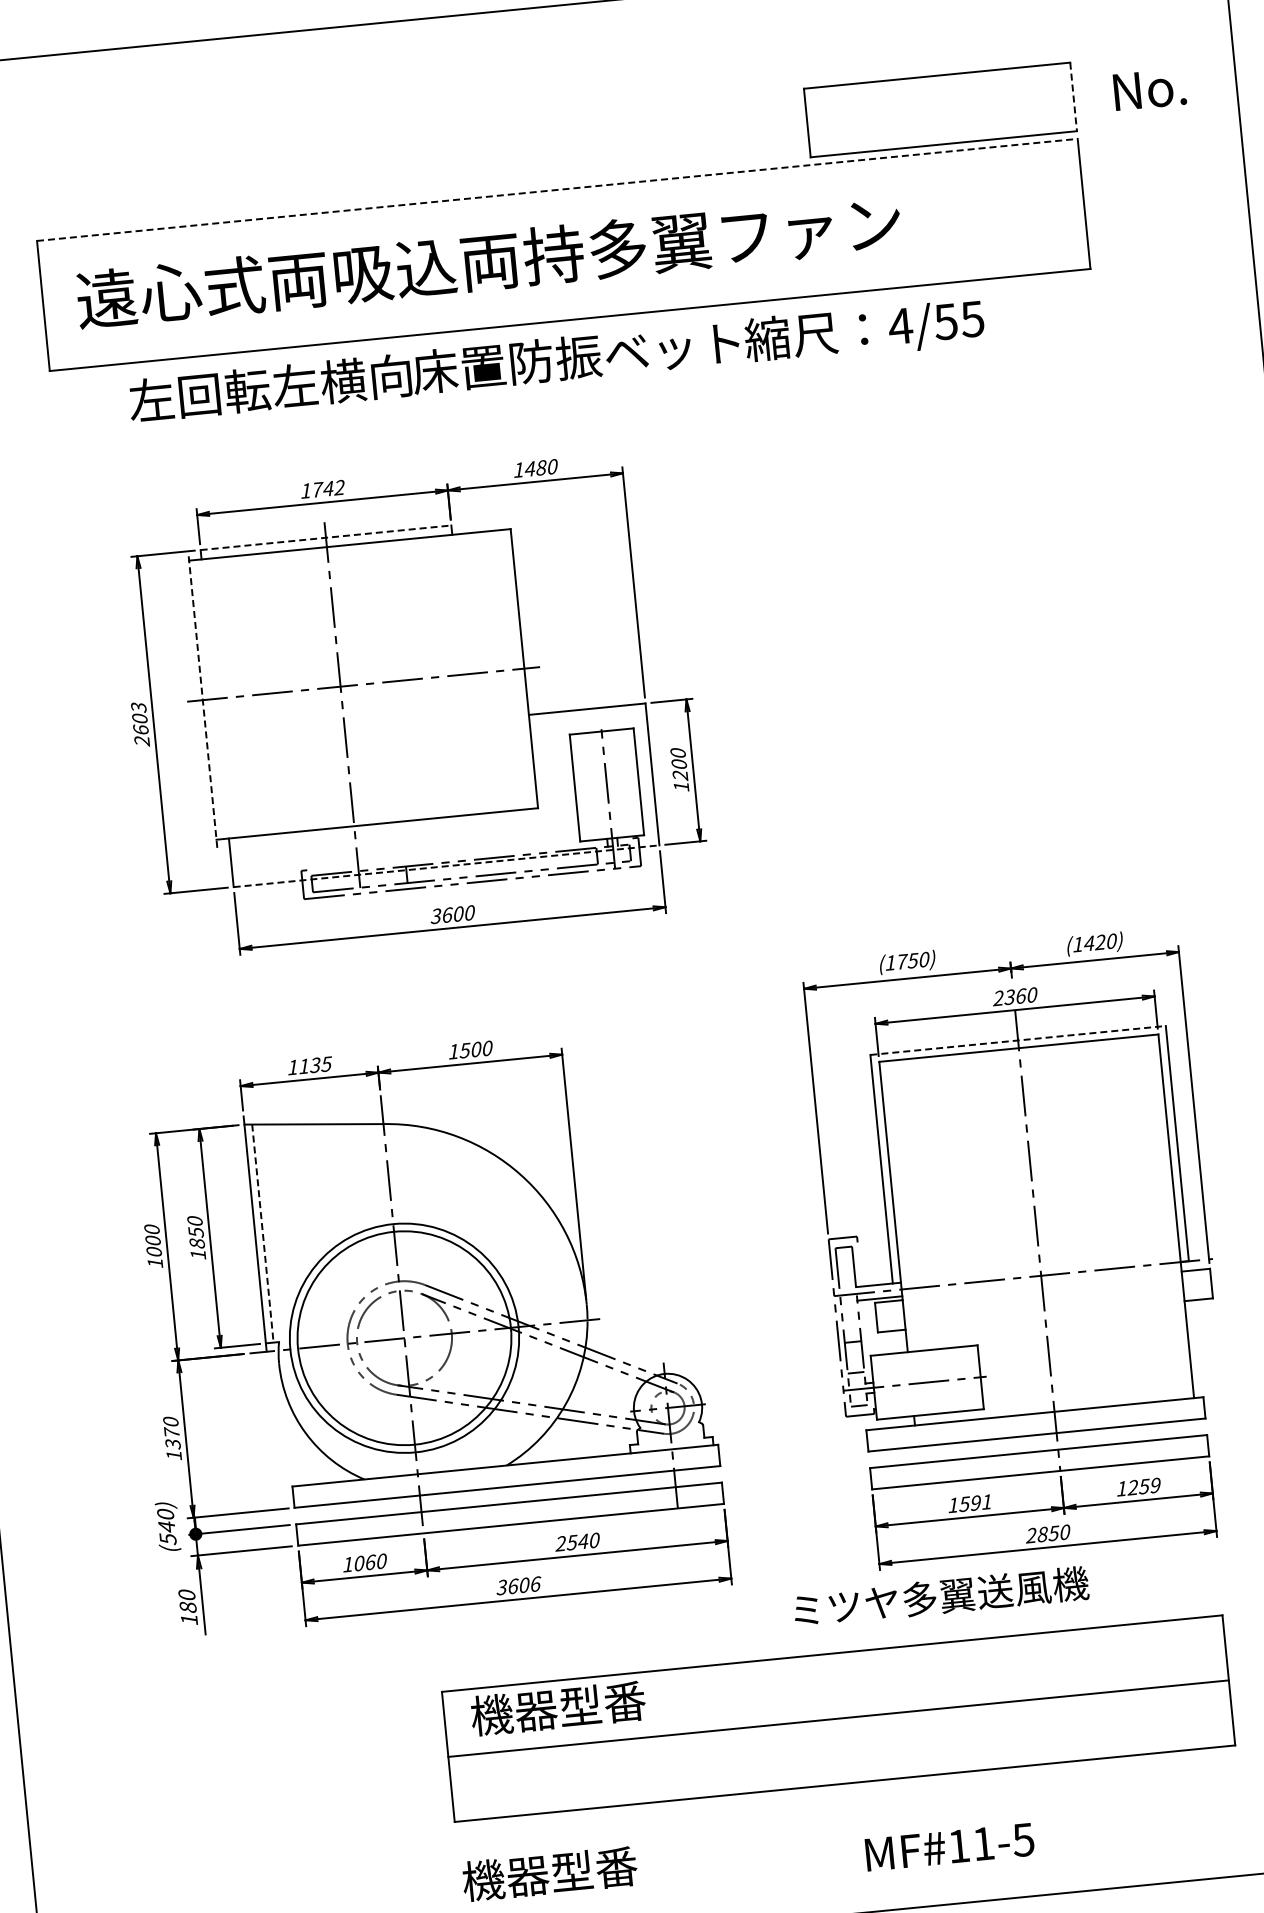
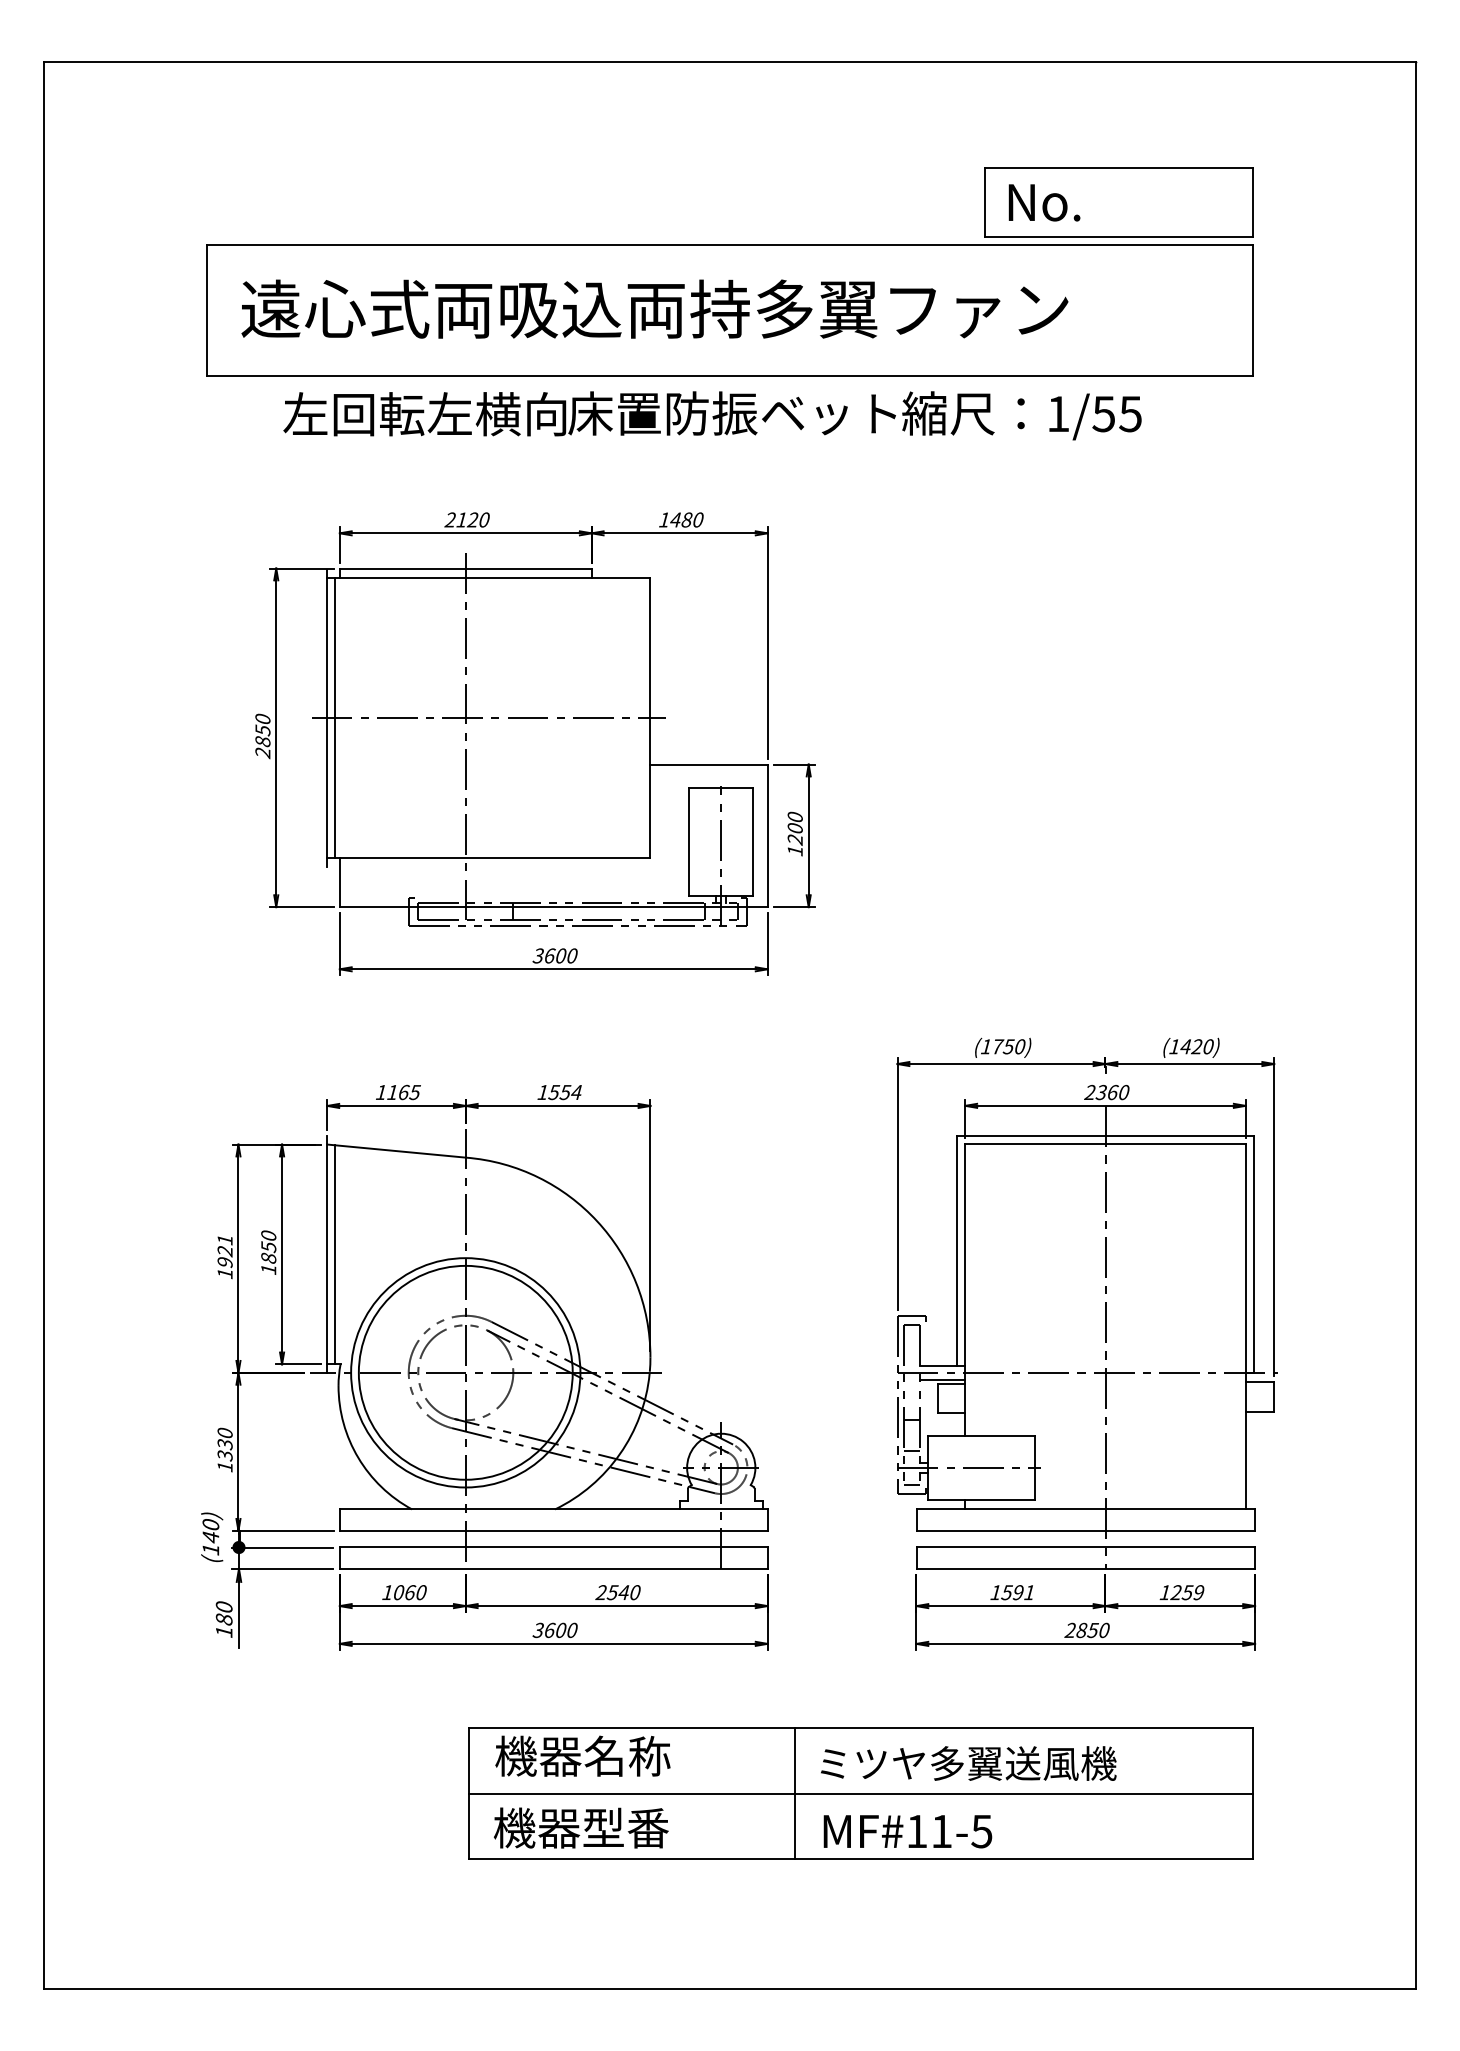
text: (1149, 89) -> (1044, 202), moved
line: (1073, 97) -> (1252, 203), dashed -> solid
line: (557, 189) -> (730, 244), dashed -> solid
text: (900, 325) -> (1058, 413), 4/55 -> 1/55
text: (321, 488) -> (466, 519), 1742 -> 2120
line: (325, 537) -> (465, 568), dashed -> solid
line: (210, 698) -> (335, 717), added
line: (202, 699) -> (327, 717), dashed -> solid
text: (139, 718) -> (262, 730), 2603 -> 2850
line: (446, 866) -> (553, 907), dashed -> solid
line: (1019, 1040) -> (1106, 1136), dashed -> solid
text: (481, 1049) -> (570, 1092), 1500 -> 1554
text: (315, 1065) -> (403, 1092), 1135 -> 1165
line: (263, 1233) -> (335, 1254), dashed -> solid
text: (152, 1241) -> (224, 1251), 1000 -> 1921
text: (171, 1432) -> (224, 1443), 1370 -> 1330
text: (167, 1539) -> (210, 1549), (540) -> (140)
text: (535, 1583) -> (572, 1629), 3606 -> 3600
text: (940, 1596) -> (968, 1763), moved
text: (602, 1703) -> (627, 1755), 機器型番 -> 機器名称
line: (773, 1724) -> (795, 1793), added
text: (949, 1847) -> (907, 1831), moved
text: (549, 1873) -> (580, 1827), moved

